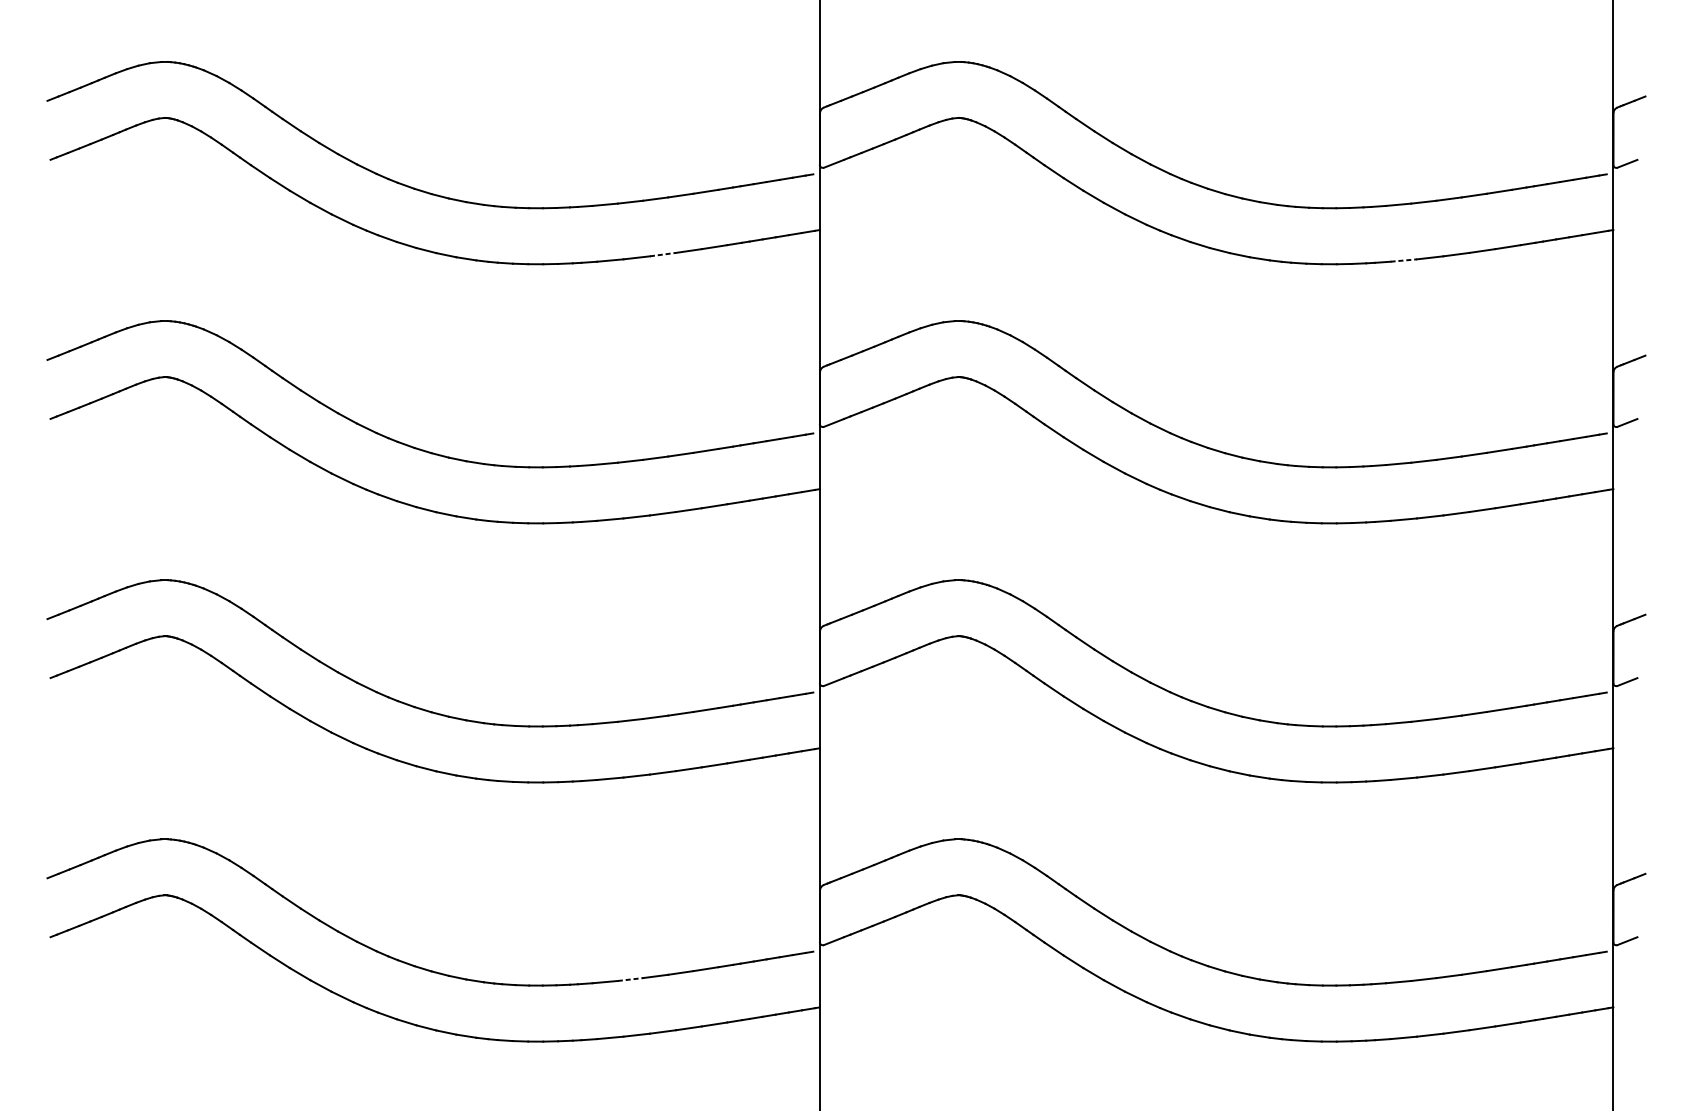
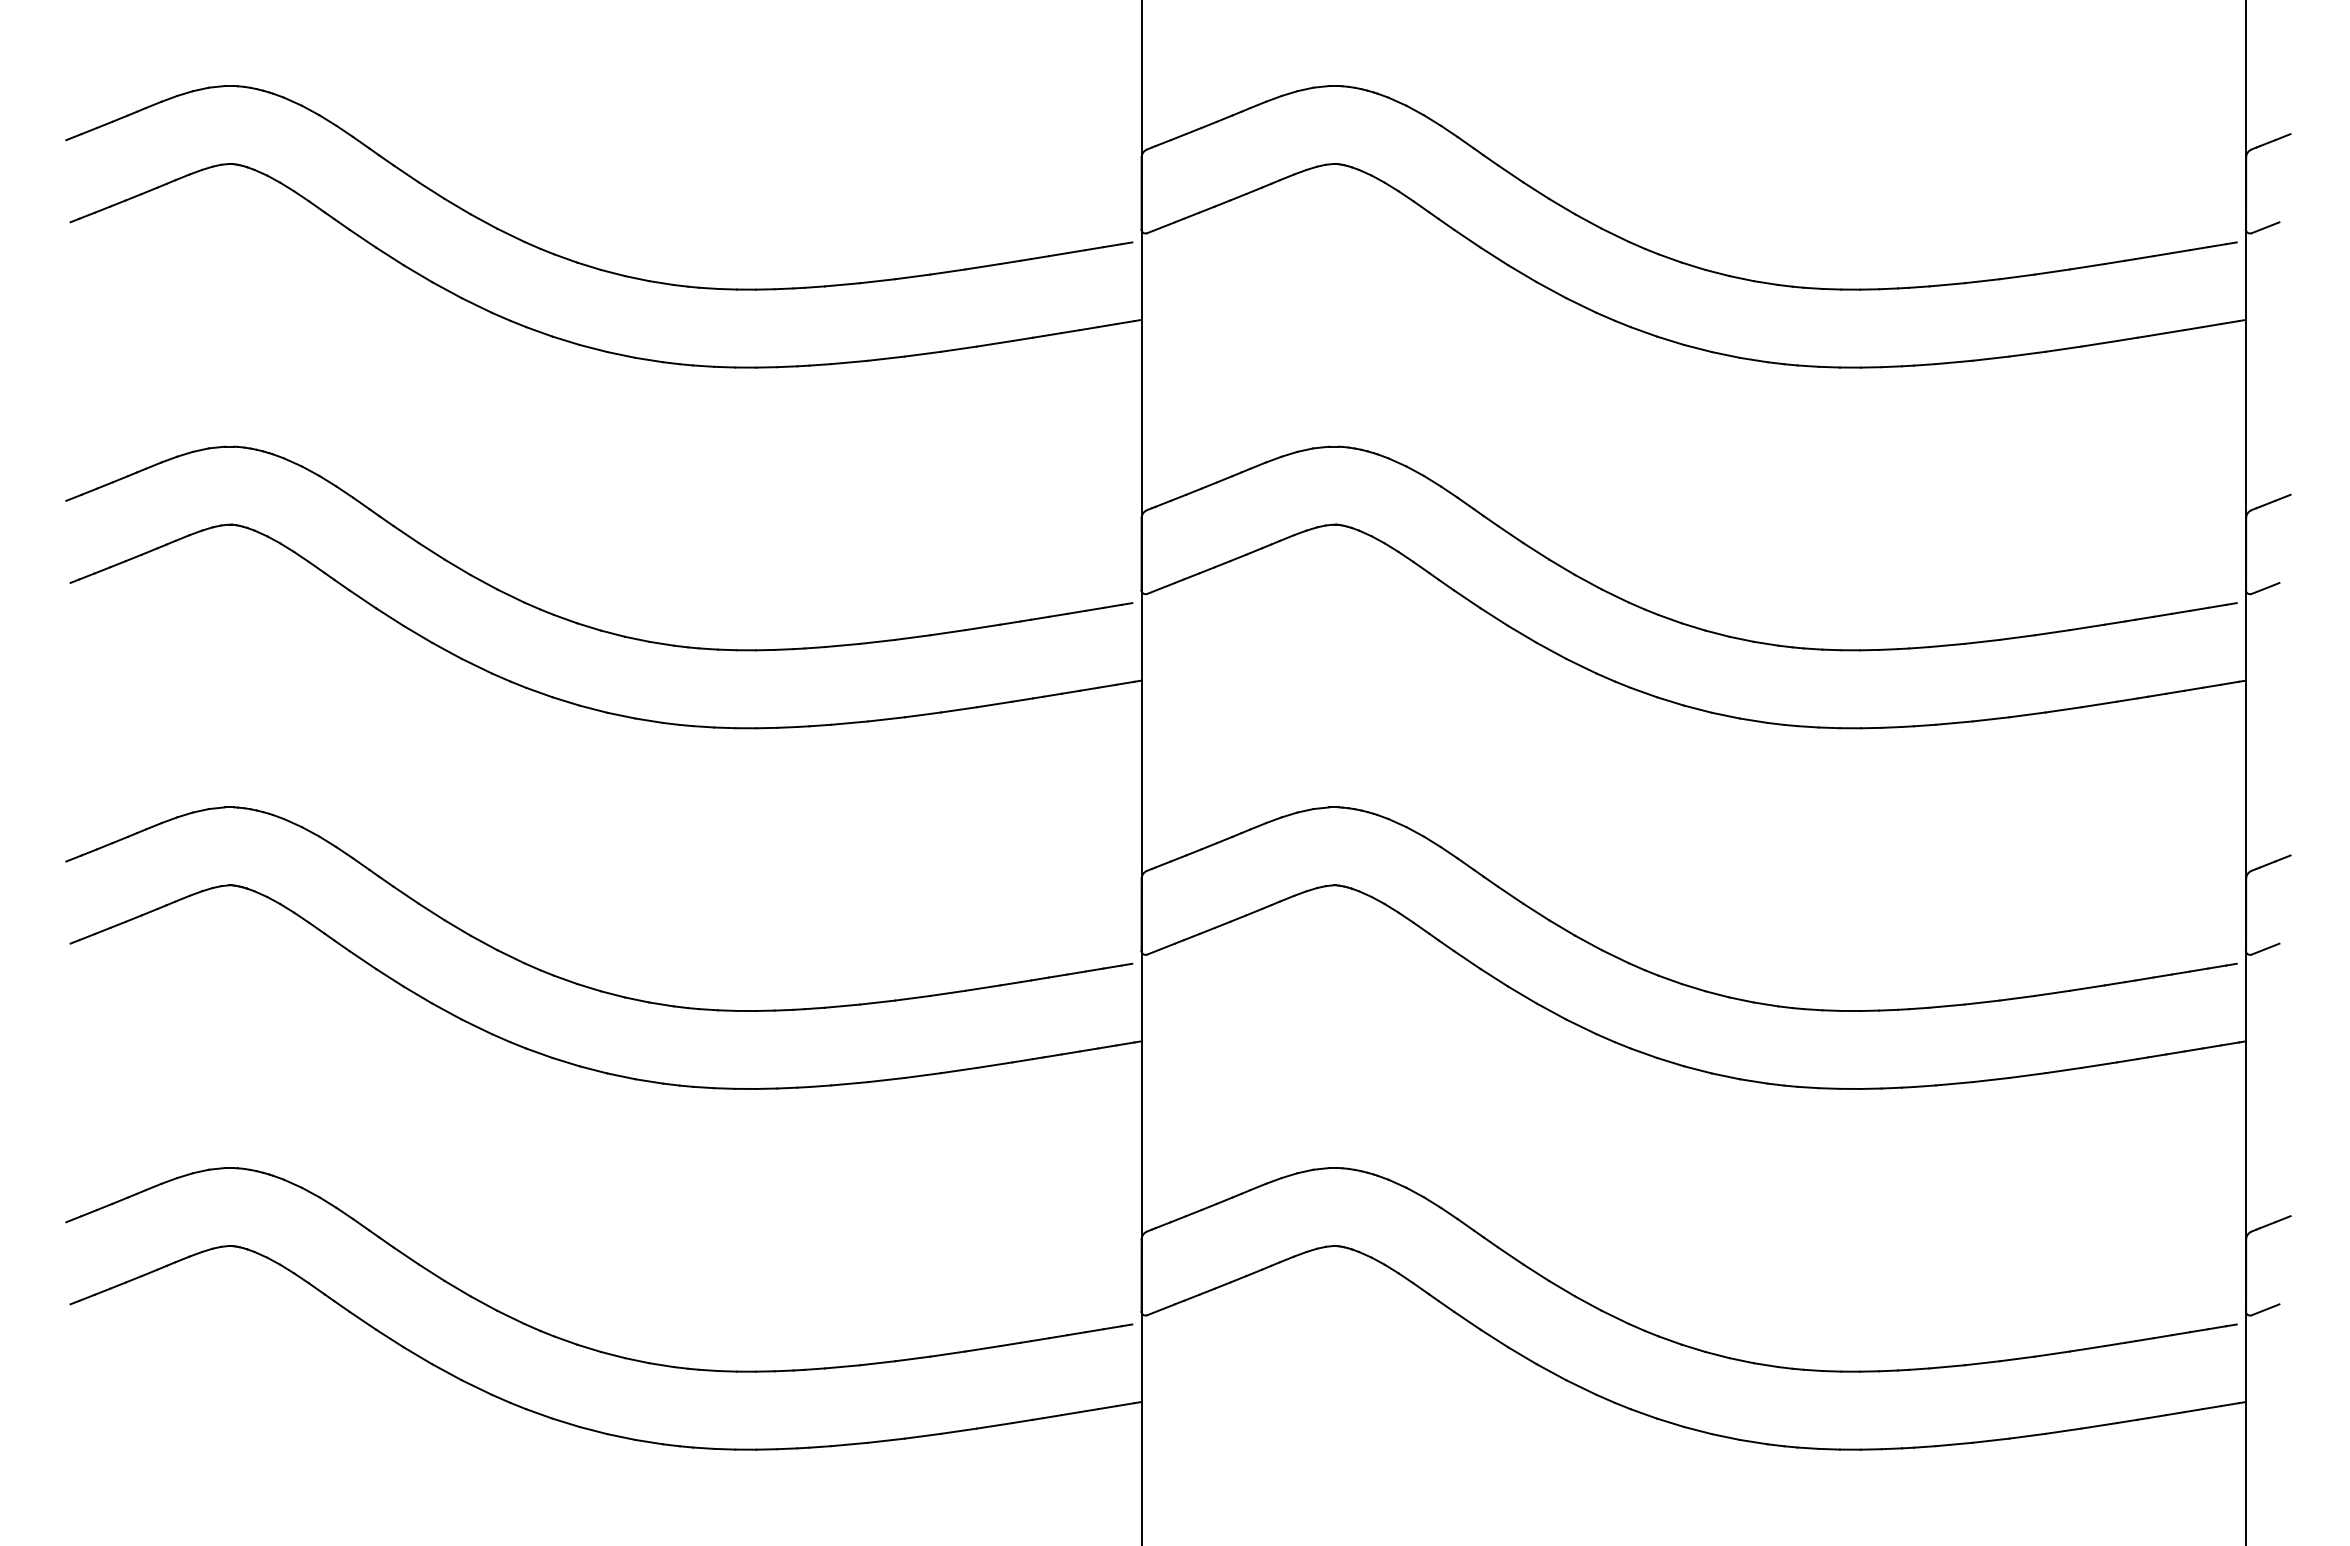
line: (663, 254) -> (923, 354), dashed -> solid
line: (1403, 260) -> (1954, 362), dashed -> solid
line: (630, 979) -> (877, 1363), dashed -> solid

